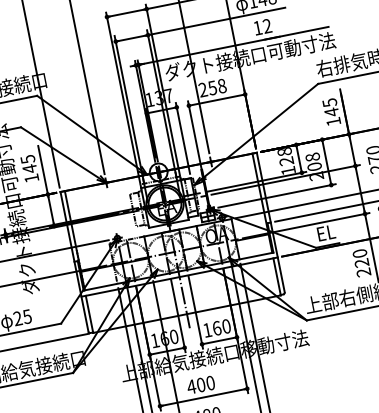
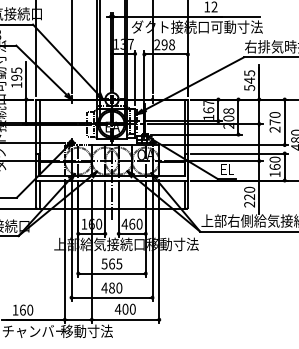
text: (212, 87) -> (164, 44), 258 -> 298
text: (333, 121) -> (249, 87), 145 -> 545
text: (285, 157) -> (208, 107), 128 -> 167
text: (29, 168) -> (16, 77), 145 -> 195
text: (206, 329) -> (124, 223), 160 -> 460
text: (200, 384) -> (111, 263), 400 -> 565

